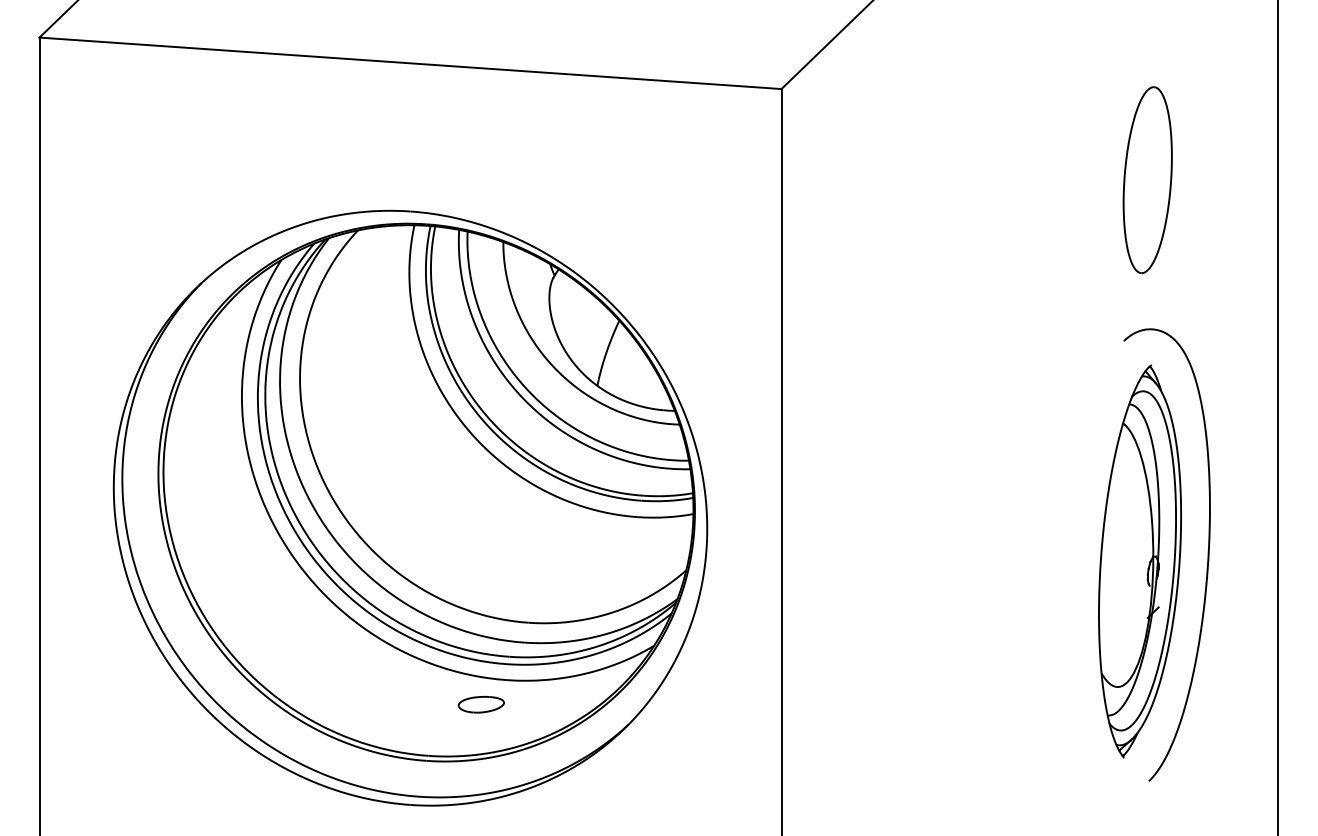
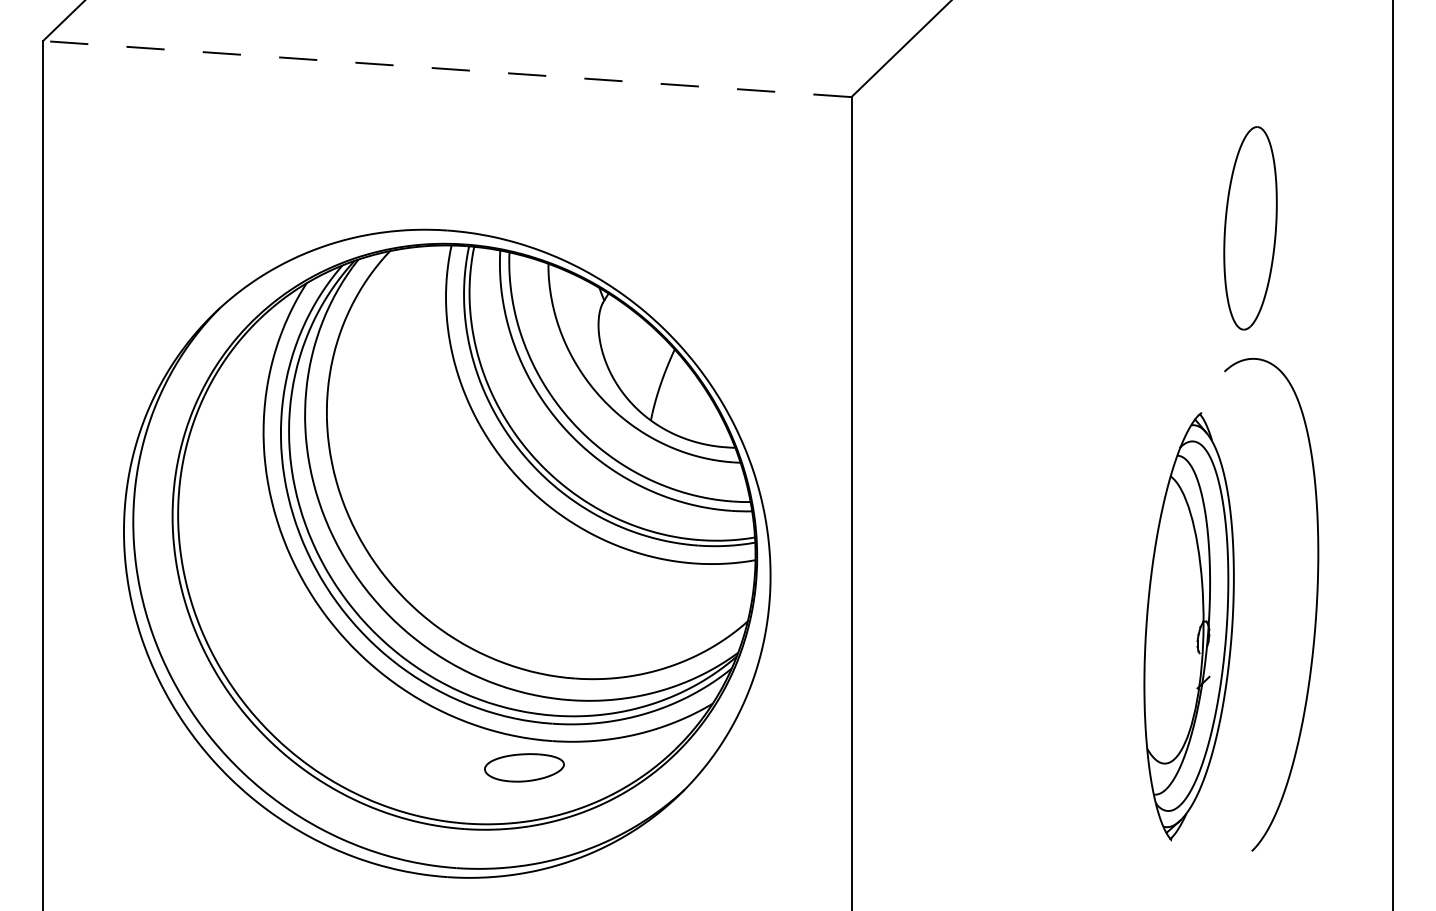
line: (409, 63) -> (446, 69), solid -> dashed
part: (1147, 180) -> (1250, 228), moved
part: (1139, 561) -> (1188, 626), moved
part: (481, 704) -> (524, 767), size x1.6

